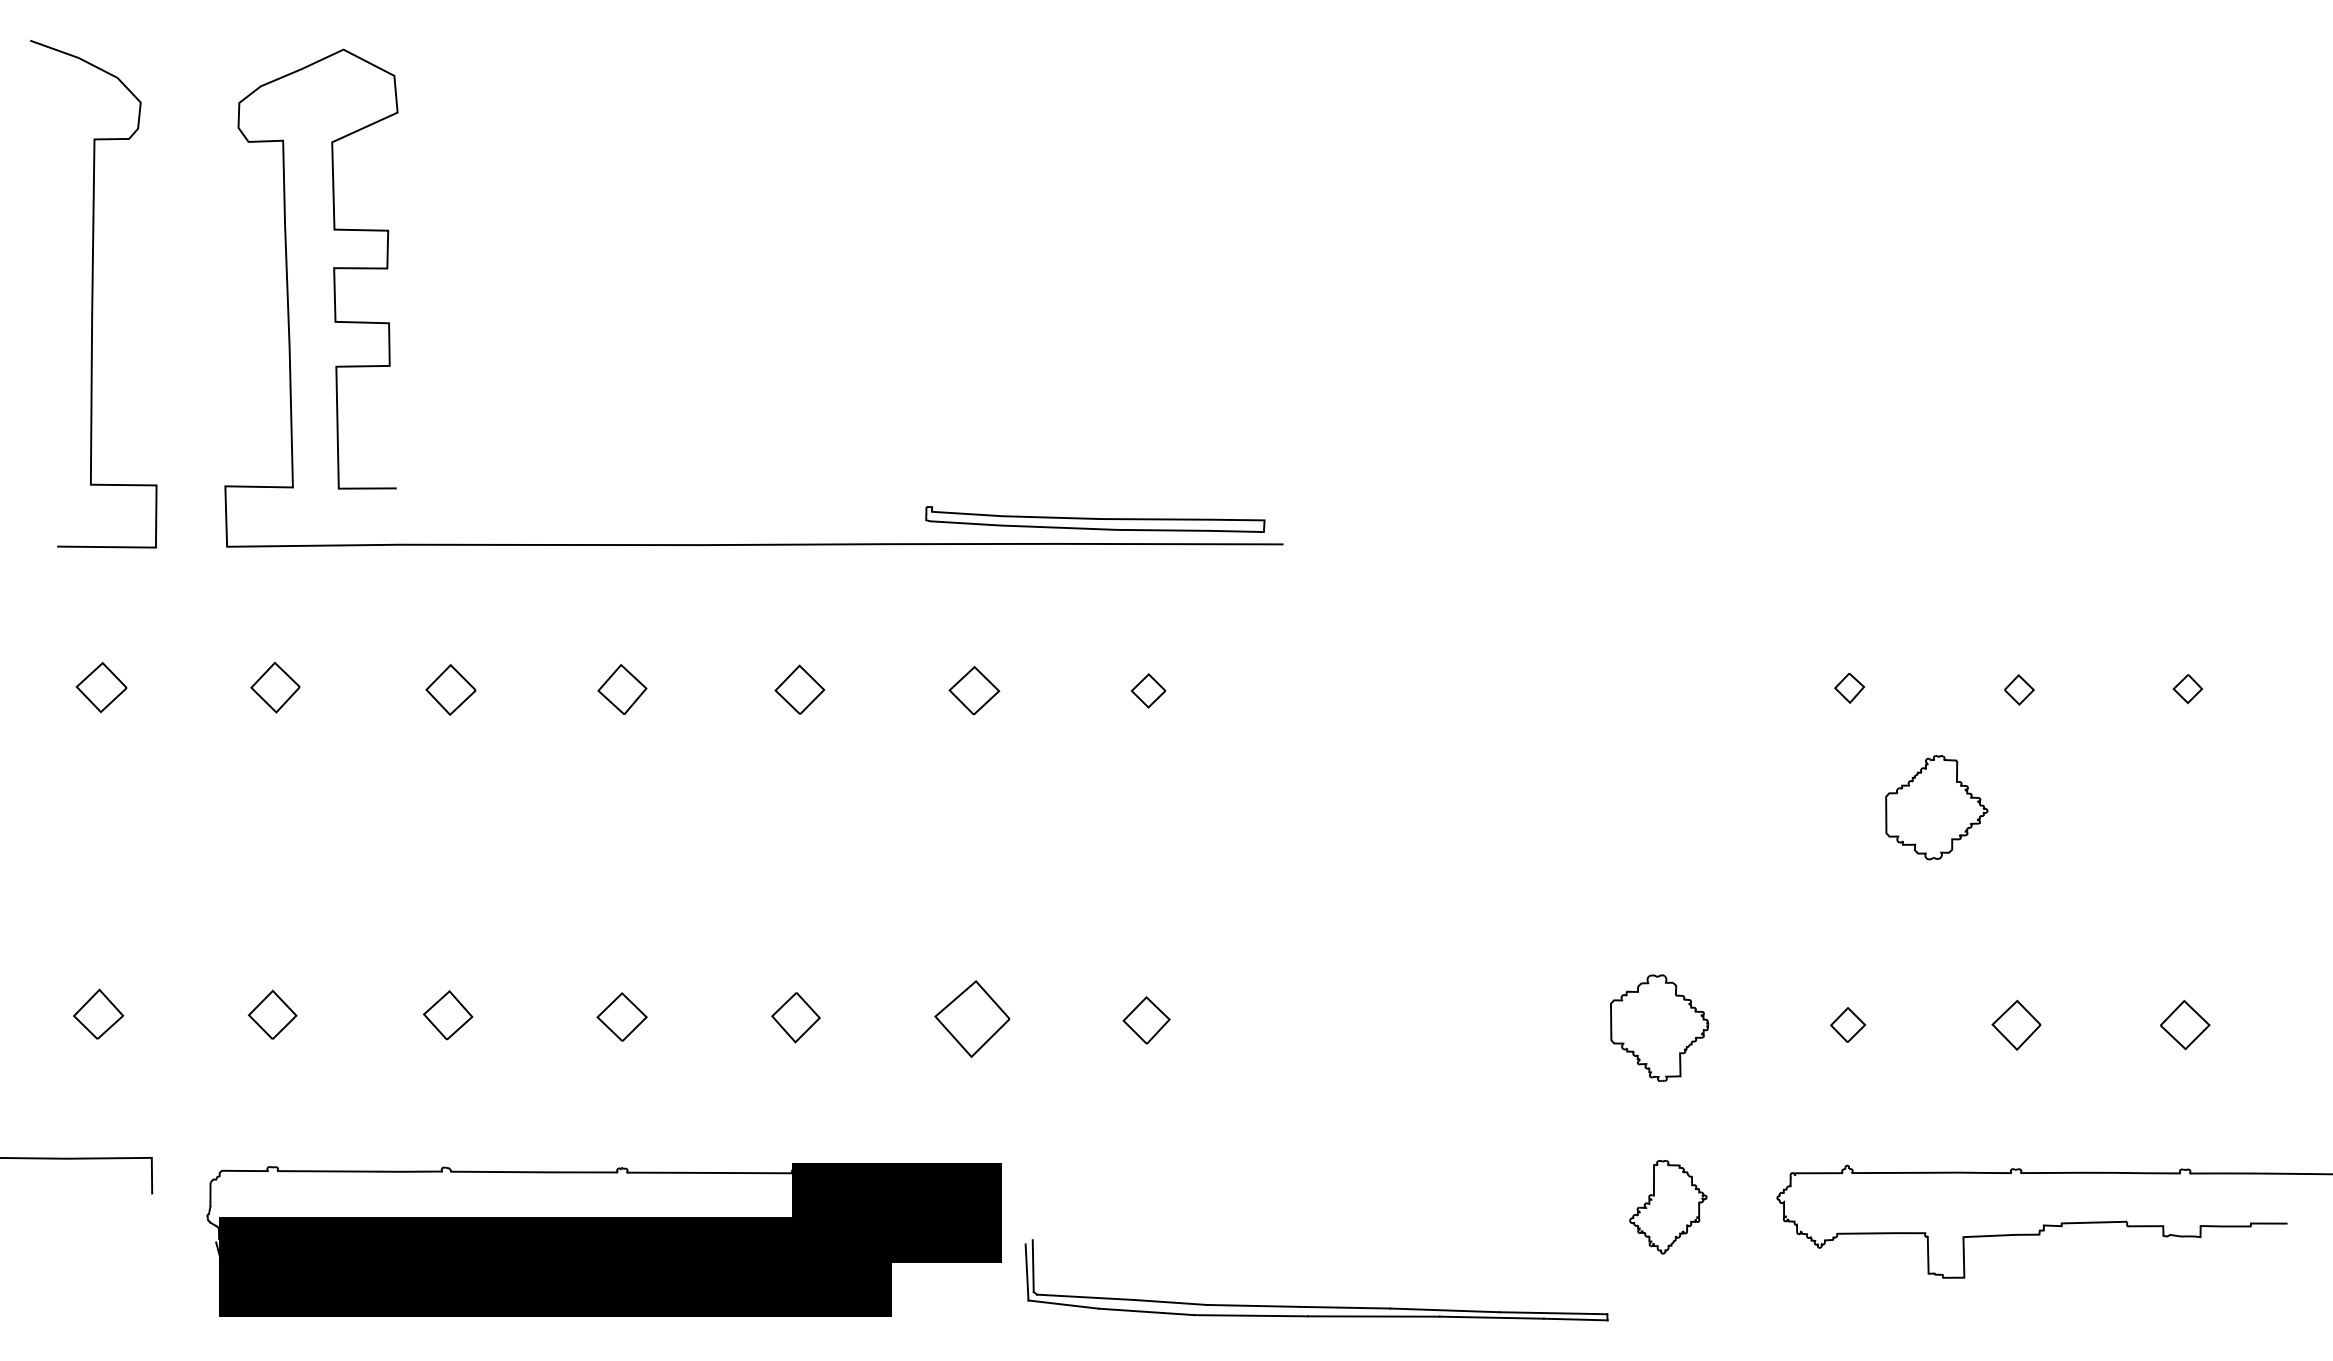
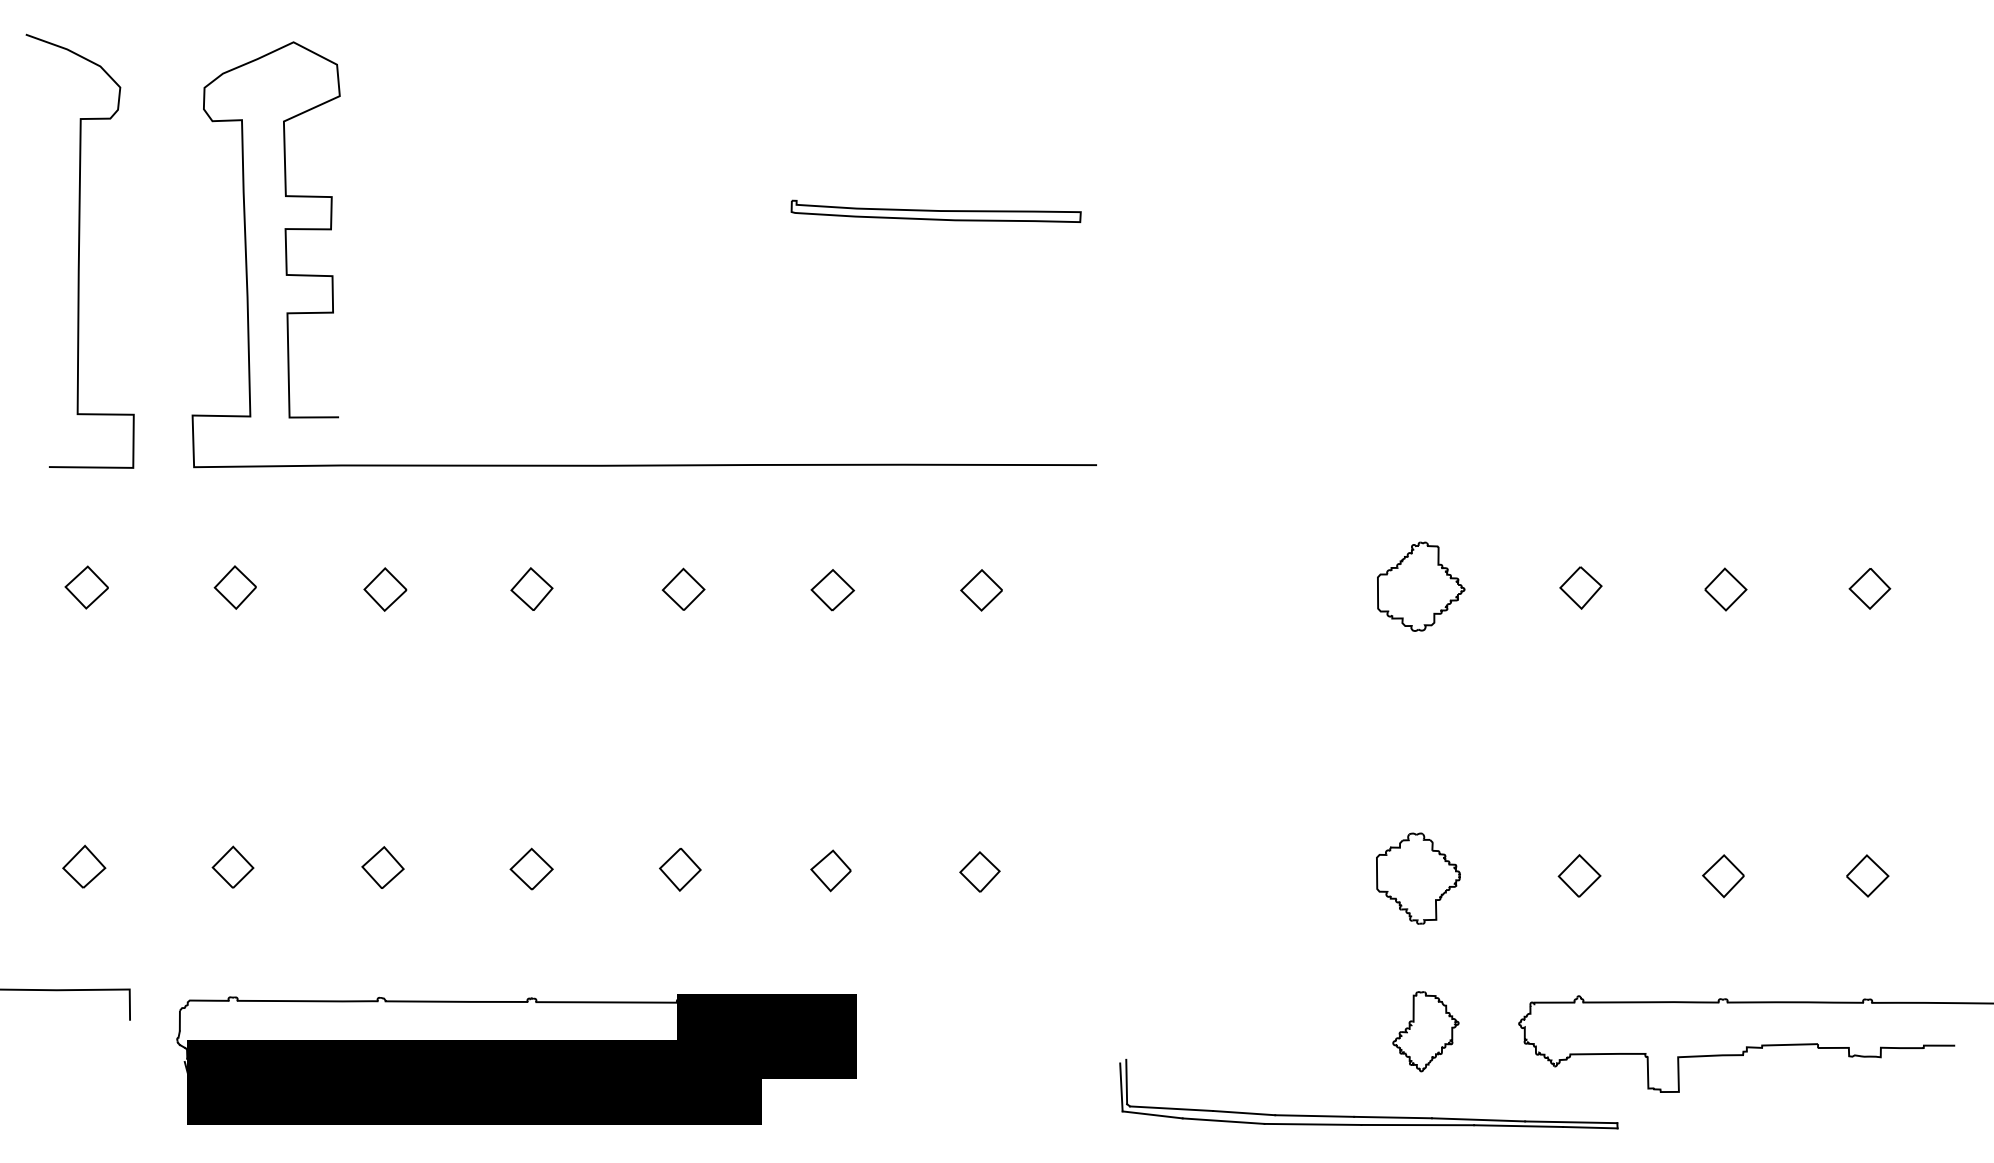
part: (1095, 519) -> (936, 211), moved
part: (1849, 688) -> (1580, 588), size x1.67
part: (2187, 688) -> (1869, 588), size x1.67
part: (2019, 689) -> (1726, 589), size x1.67
part: (1148, 690) -> (981, 590), size x1.43
part: (1936, 807) -> (1420, 586), moved
part: (972, 1018) -> (831, 870), size x0.62
part: (1847, 1024) -> (1579, 875), size x1.43
part: (1316, 1306) -> (1368, 1116), moved

